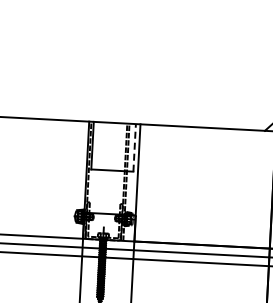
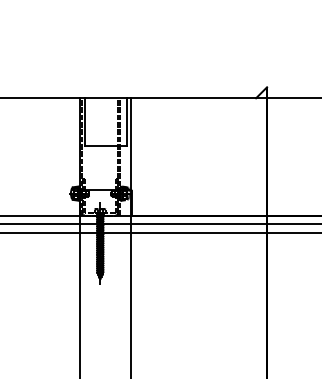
line: (134, 148) -> (126, 122), dashed -> solid

